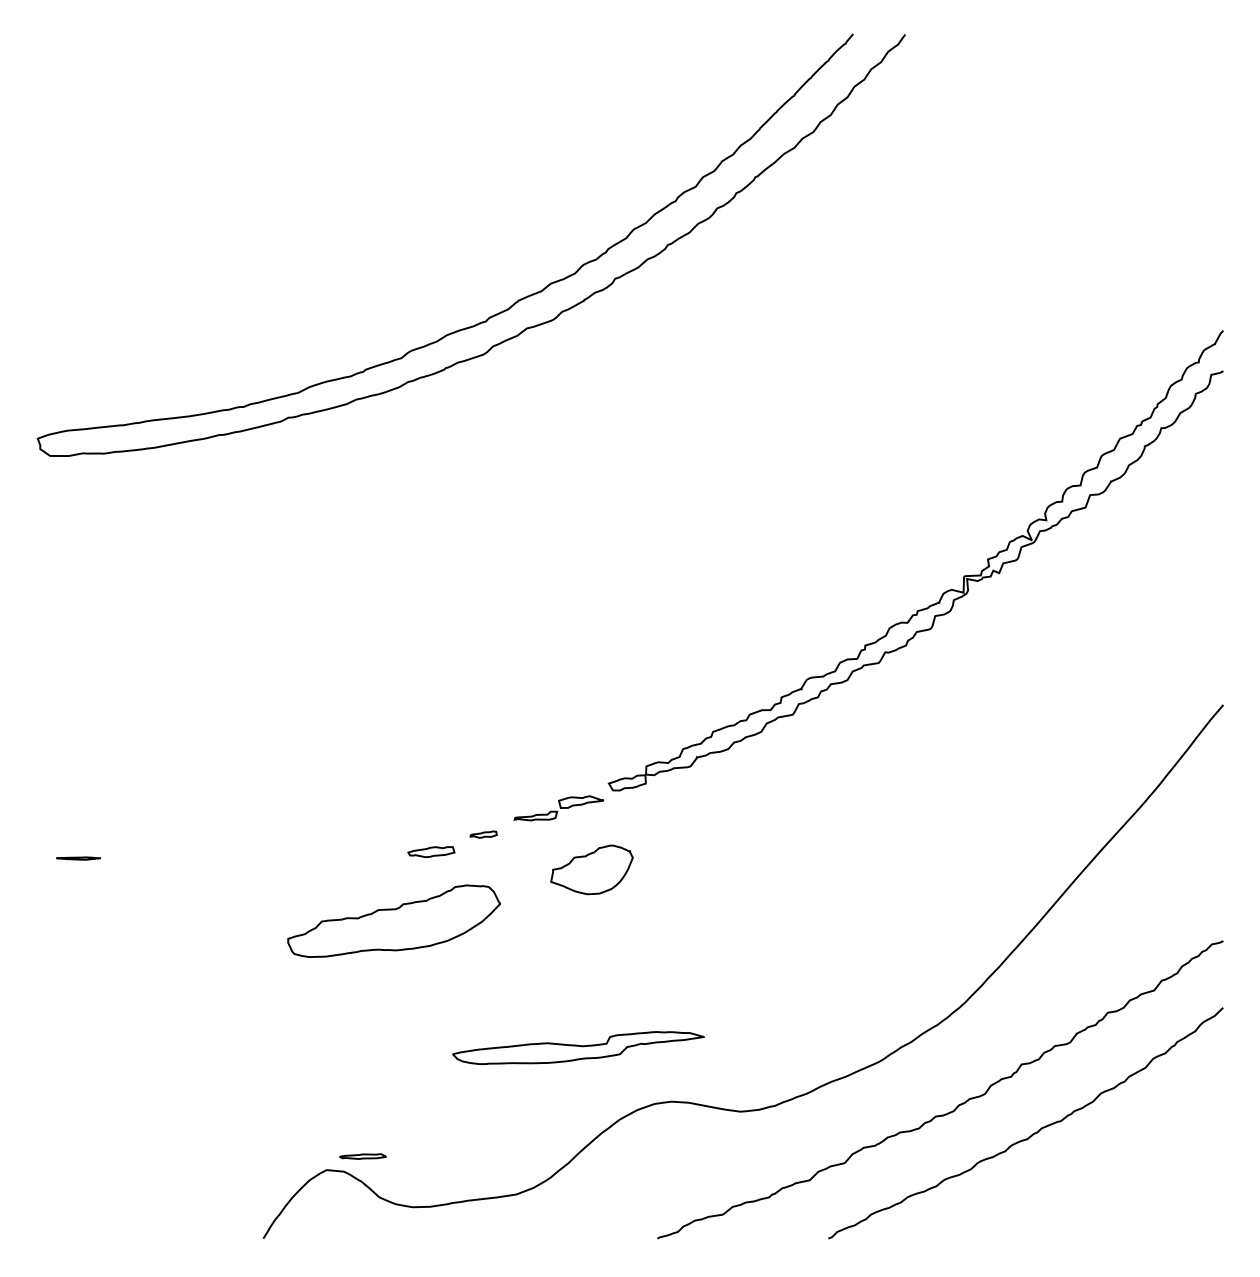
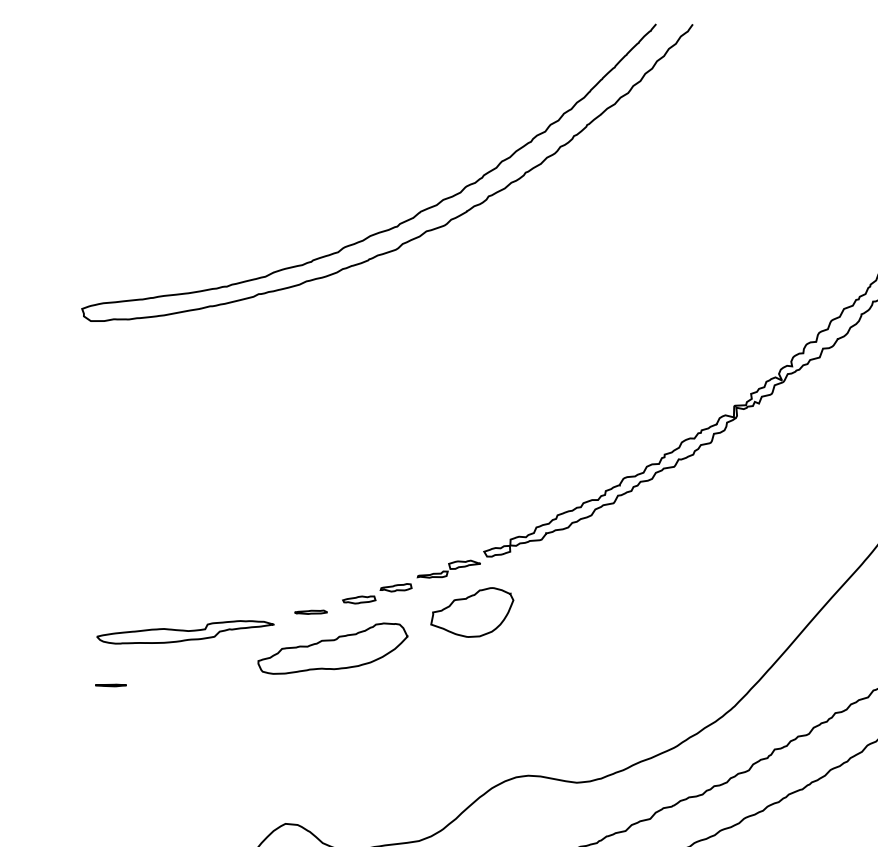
part: (483, 834) -> (395, 587), size x1.67
line: (78, 858) -> (110, 685), moved
part: (591, 869) -> (471, 612), size x1.43
part: (578, 1047) -> (185, 631), moved
part: (362, 1156) -> (310, 612), moved

